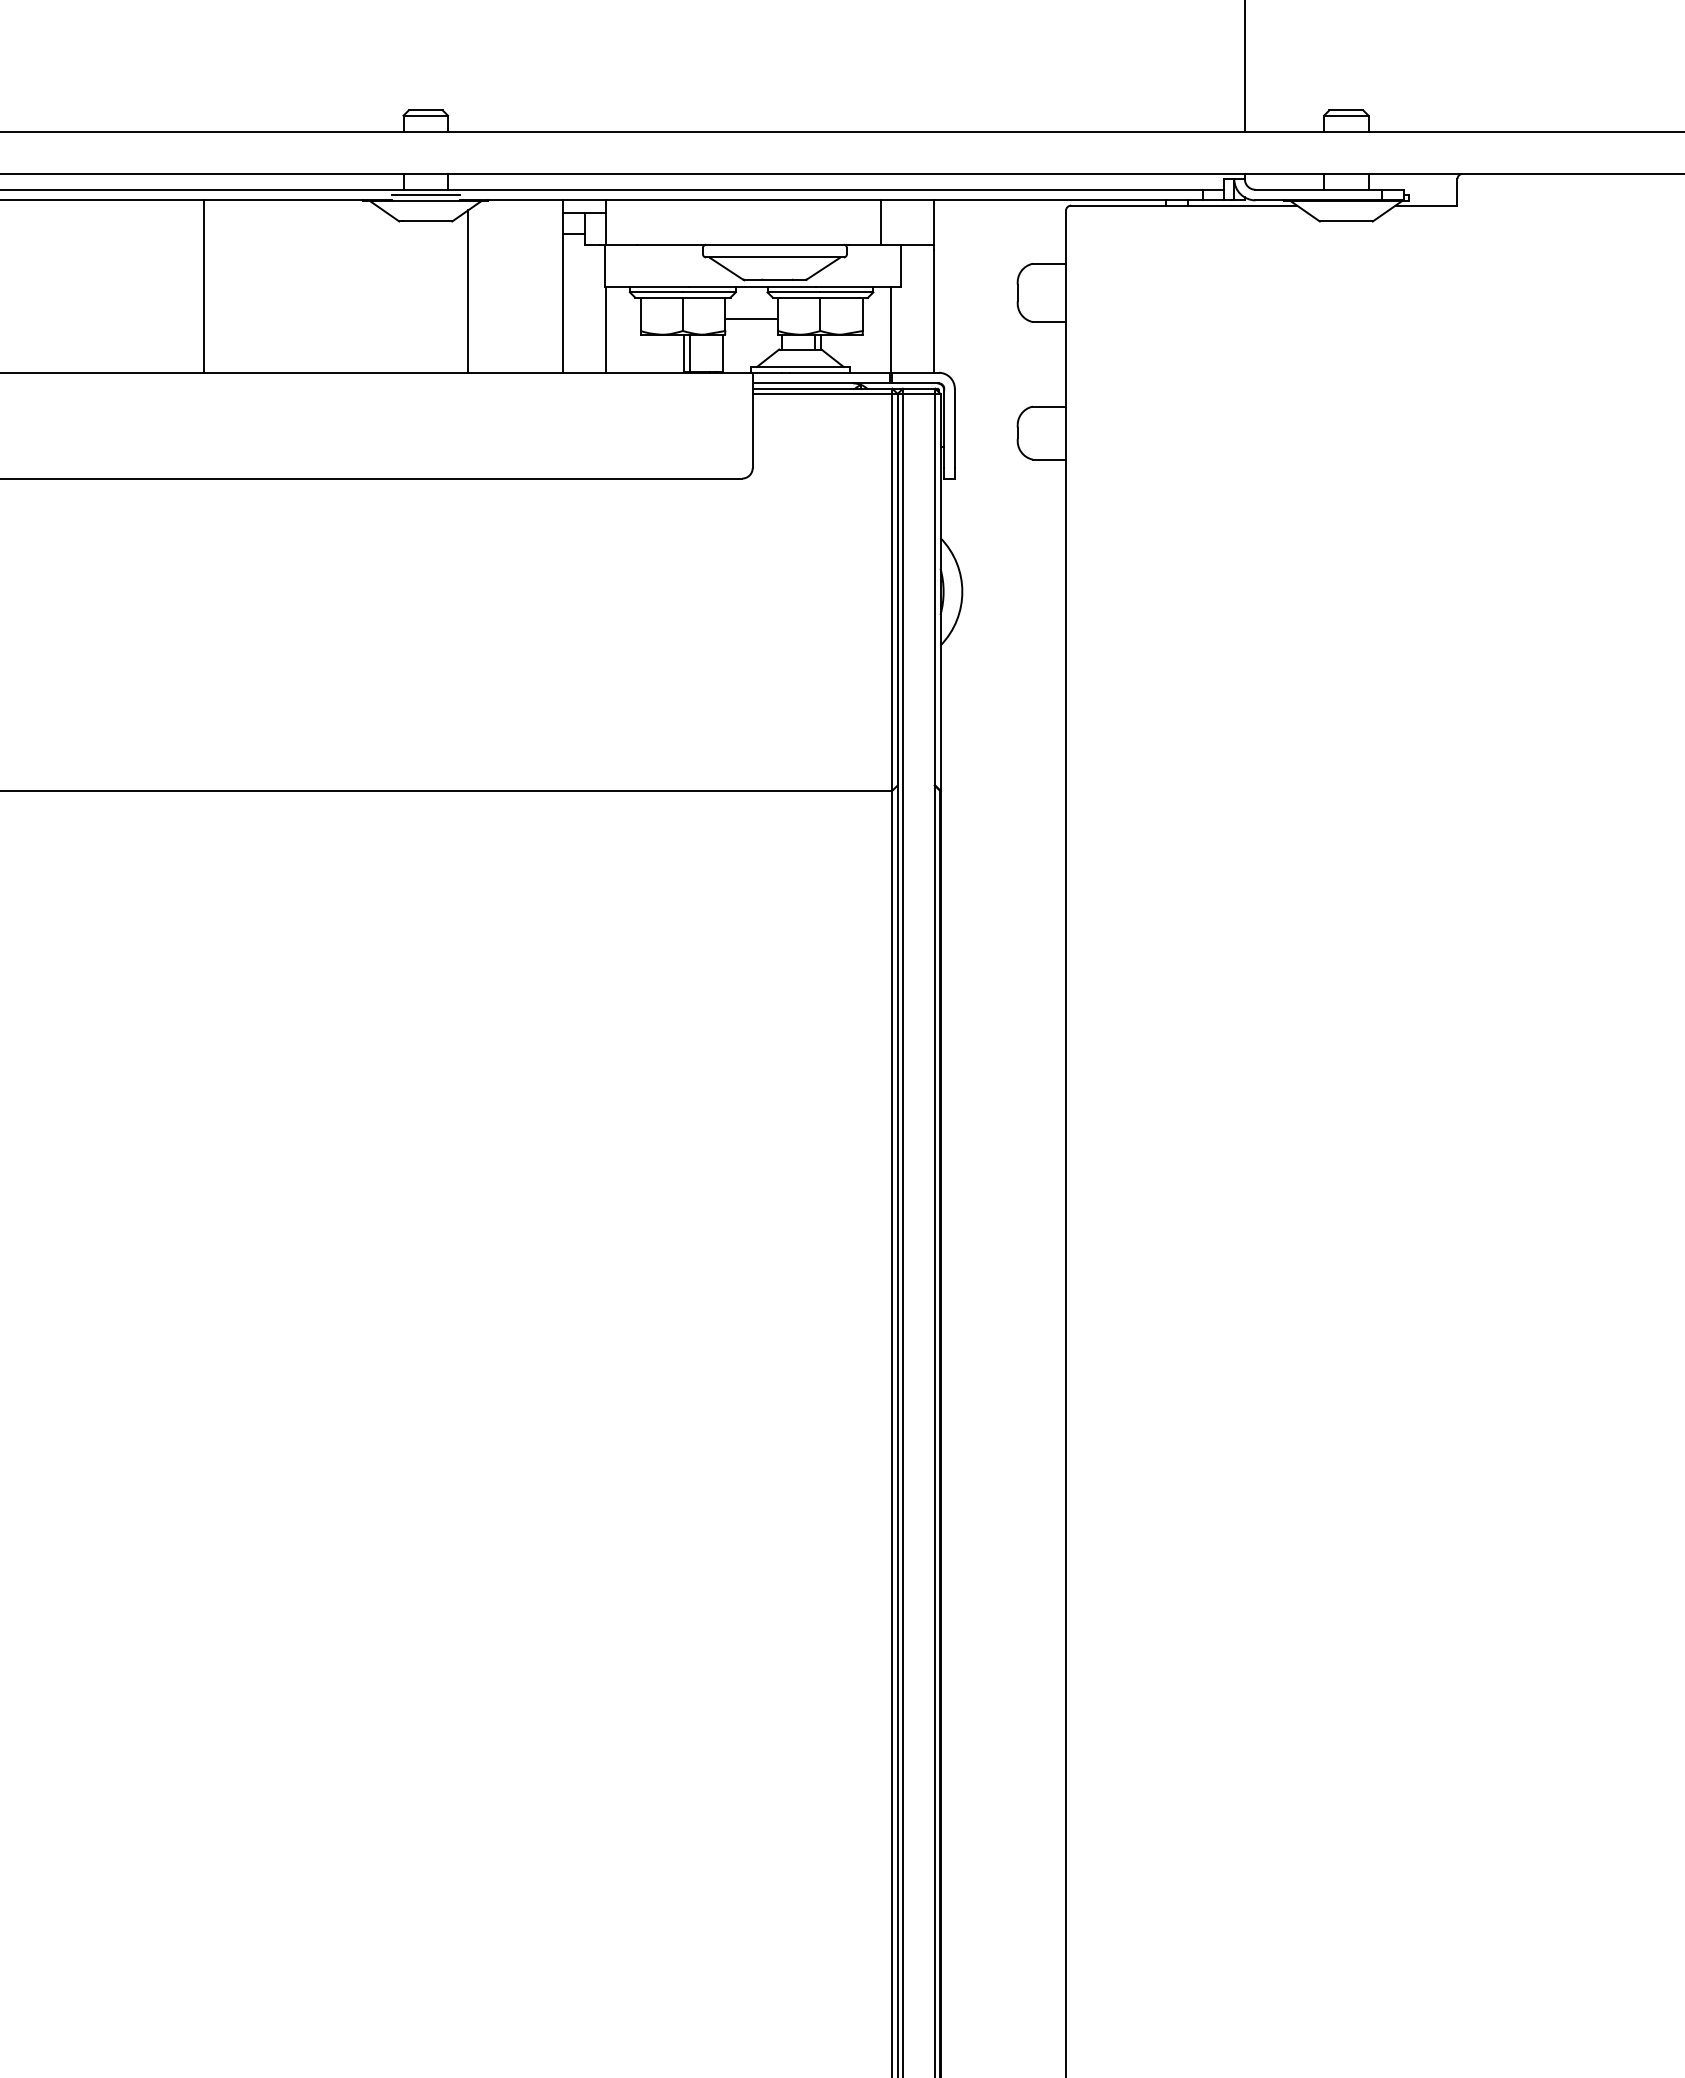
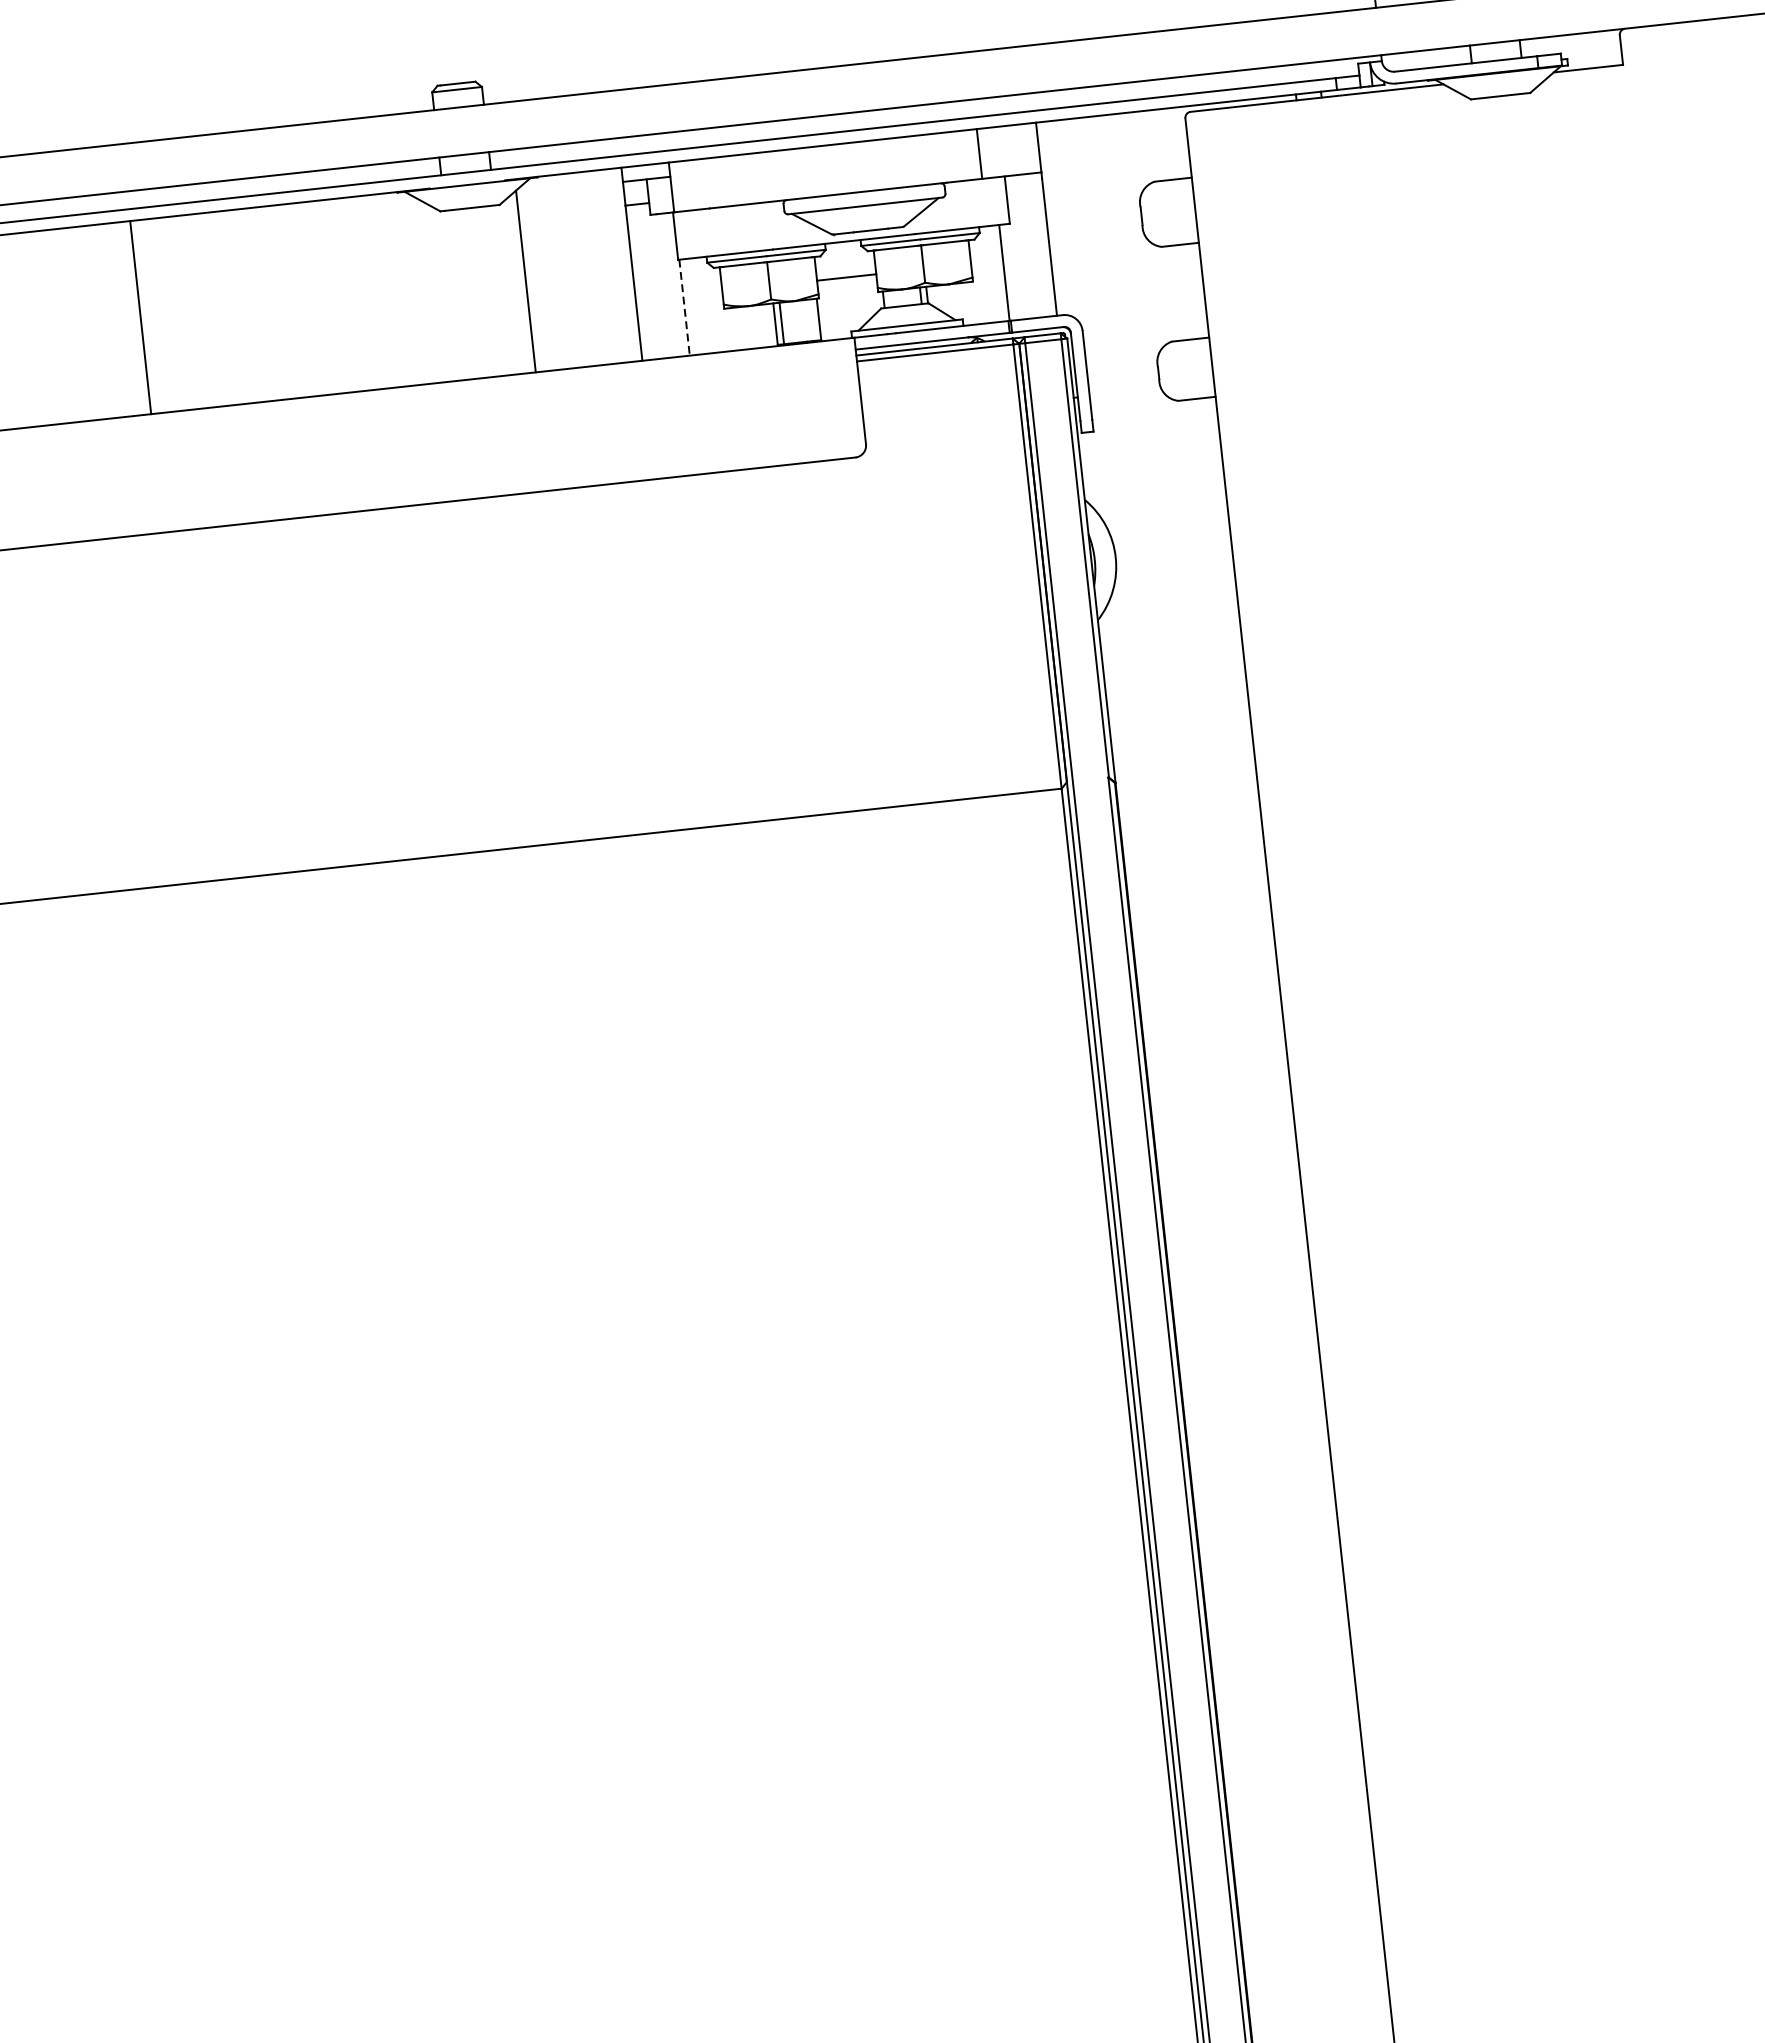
line: (425, 195) -> (466, 179), removed
line: (203, 286) -> (140, 317), moved
line: (605, 329) -> (684, 307), solid -> dashed

